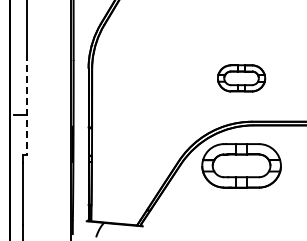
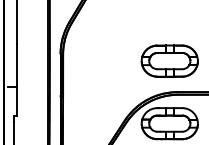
part: (241, 78) -> (169, 61), size x1.67
line: (27, 104) -> (16, 79), dashed -> solid

